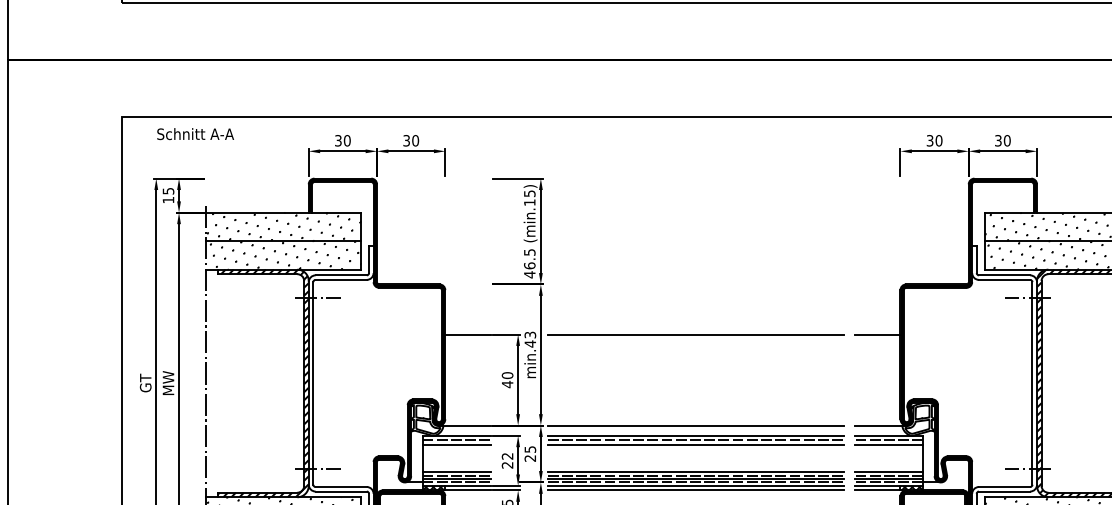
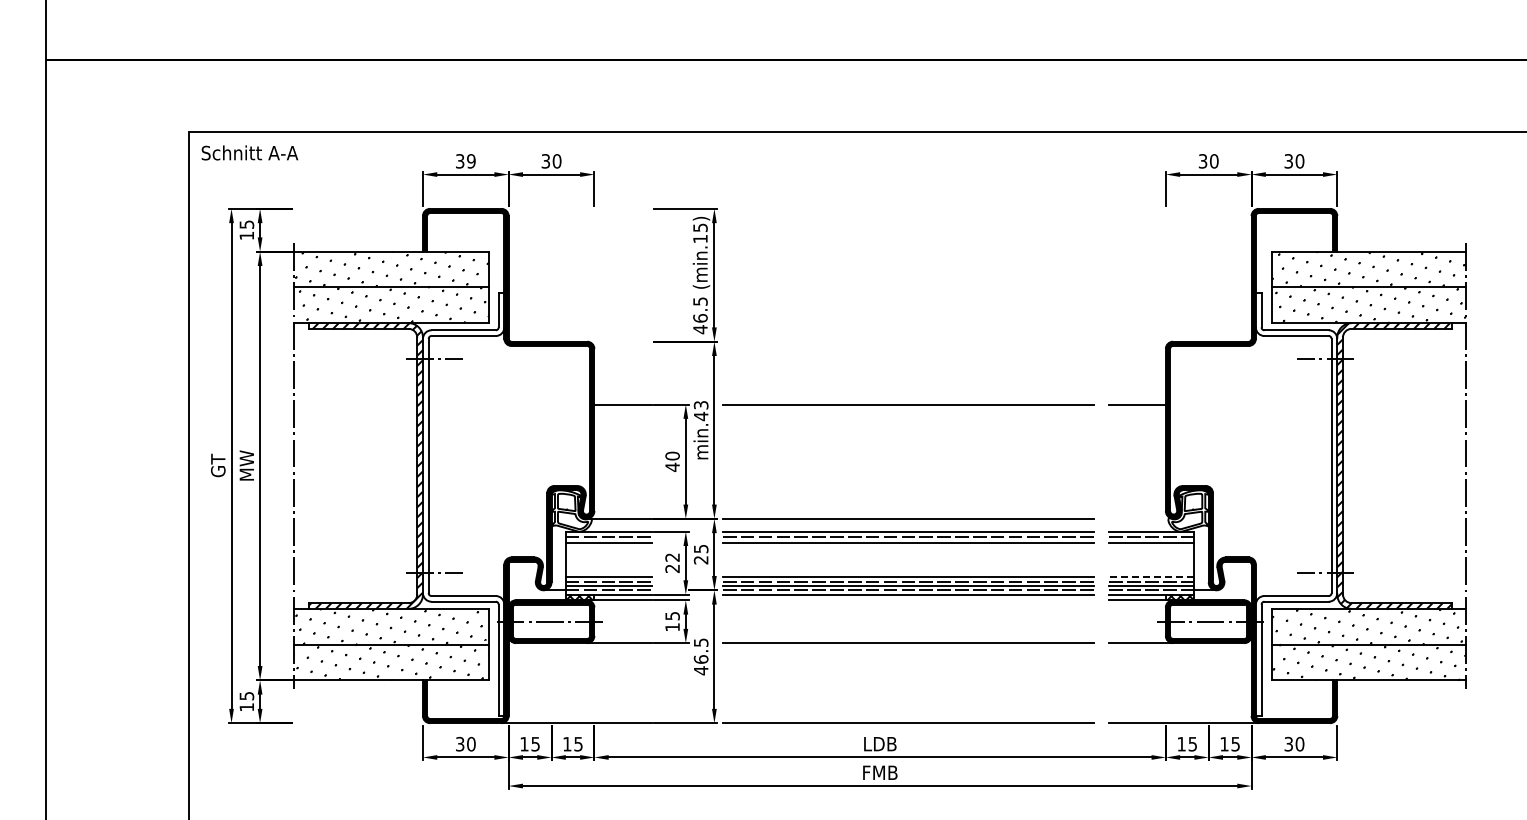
text: (195, 133) -> (249, 152), moved
text: (347, 140) -> (471, 161), 30 -> 39
line: (880, 425) -> (1140, 518), removed
line: (889, 472) -> (1151, 577), solid -> dashed
line: (695, 490) -> (908, 600), removed

